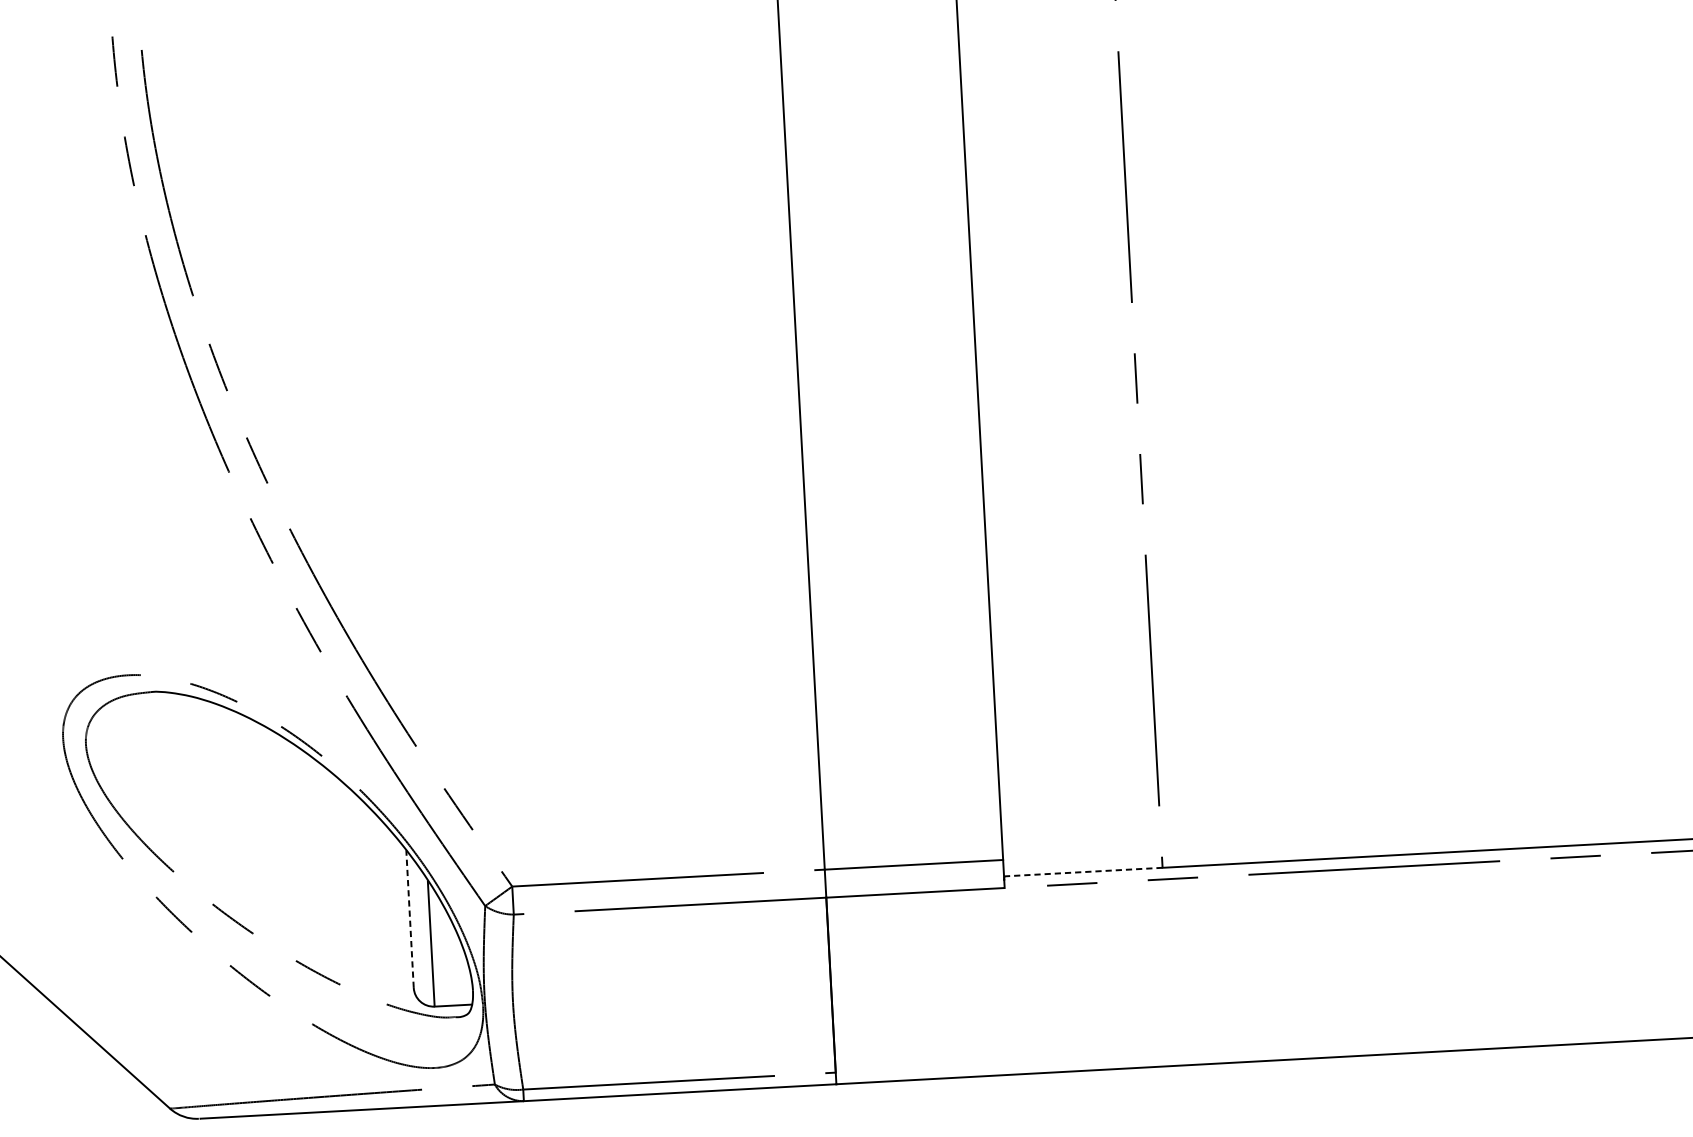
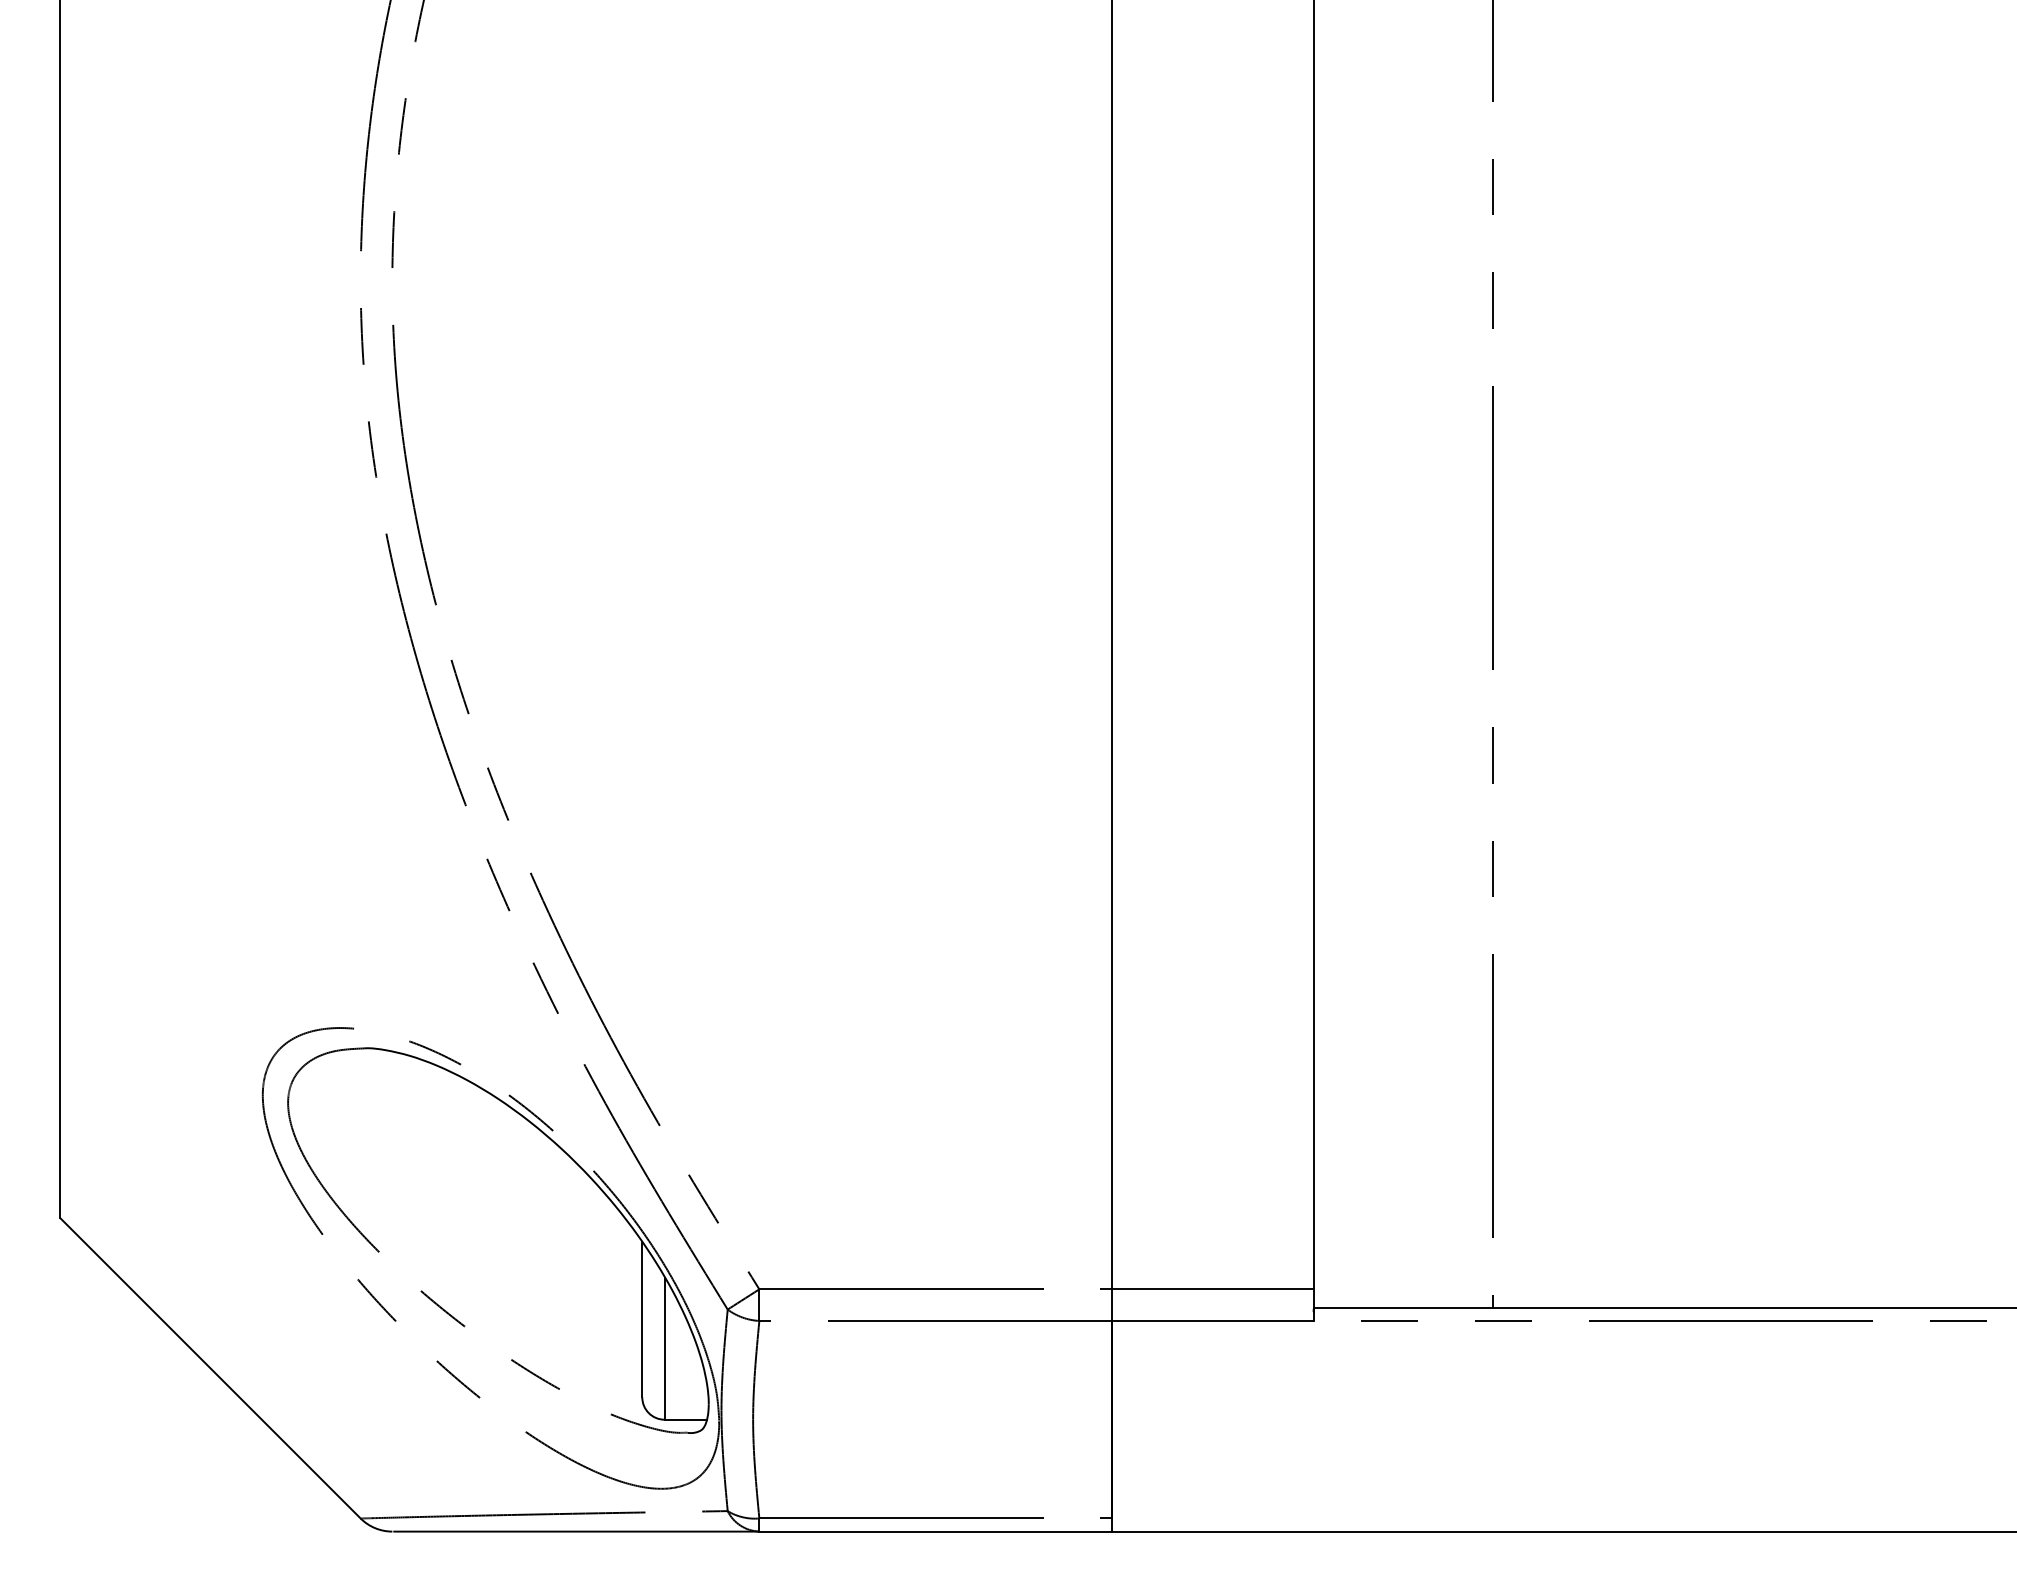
line: (1083, 871) -> (1403, 1307), dashed -> solid
line: (410, 918) -> (642, 1319), dashed -> solid

